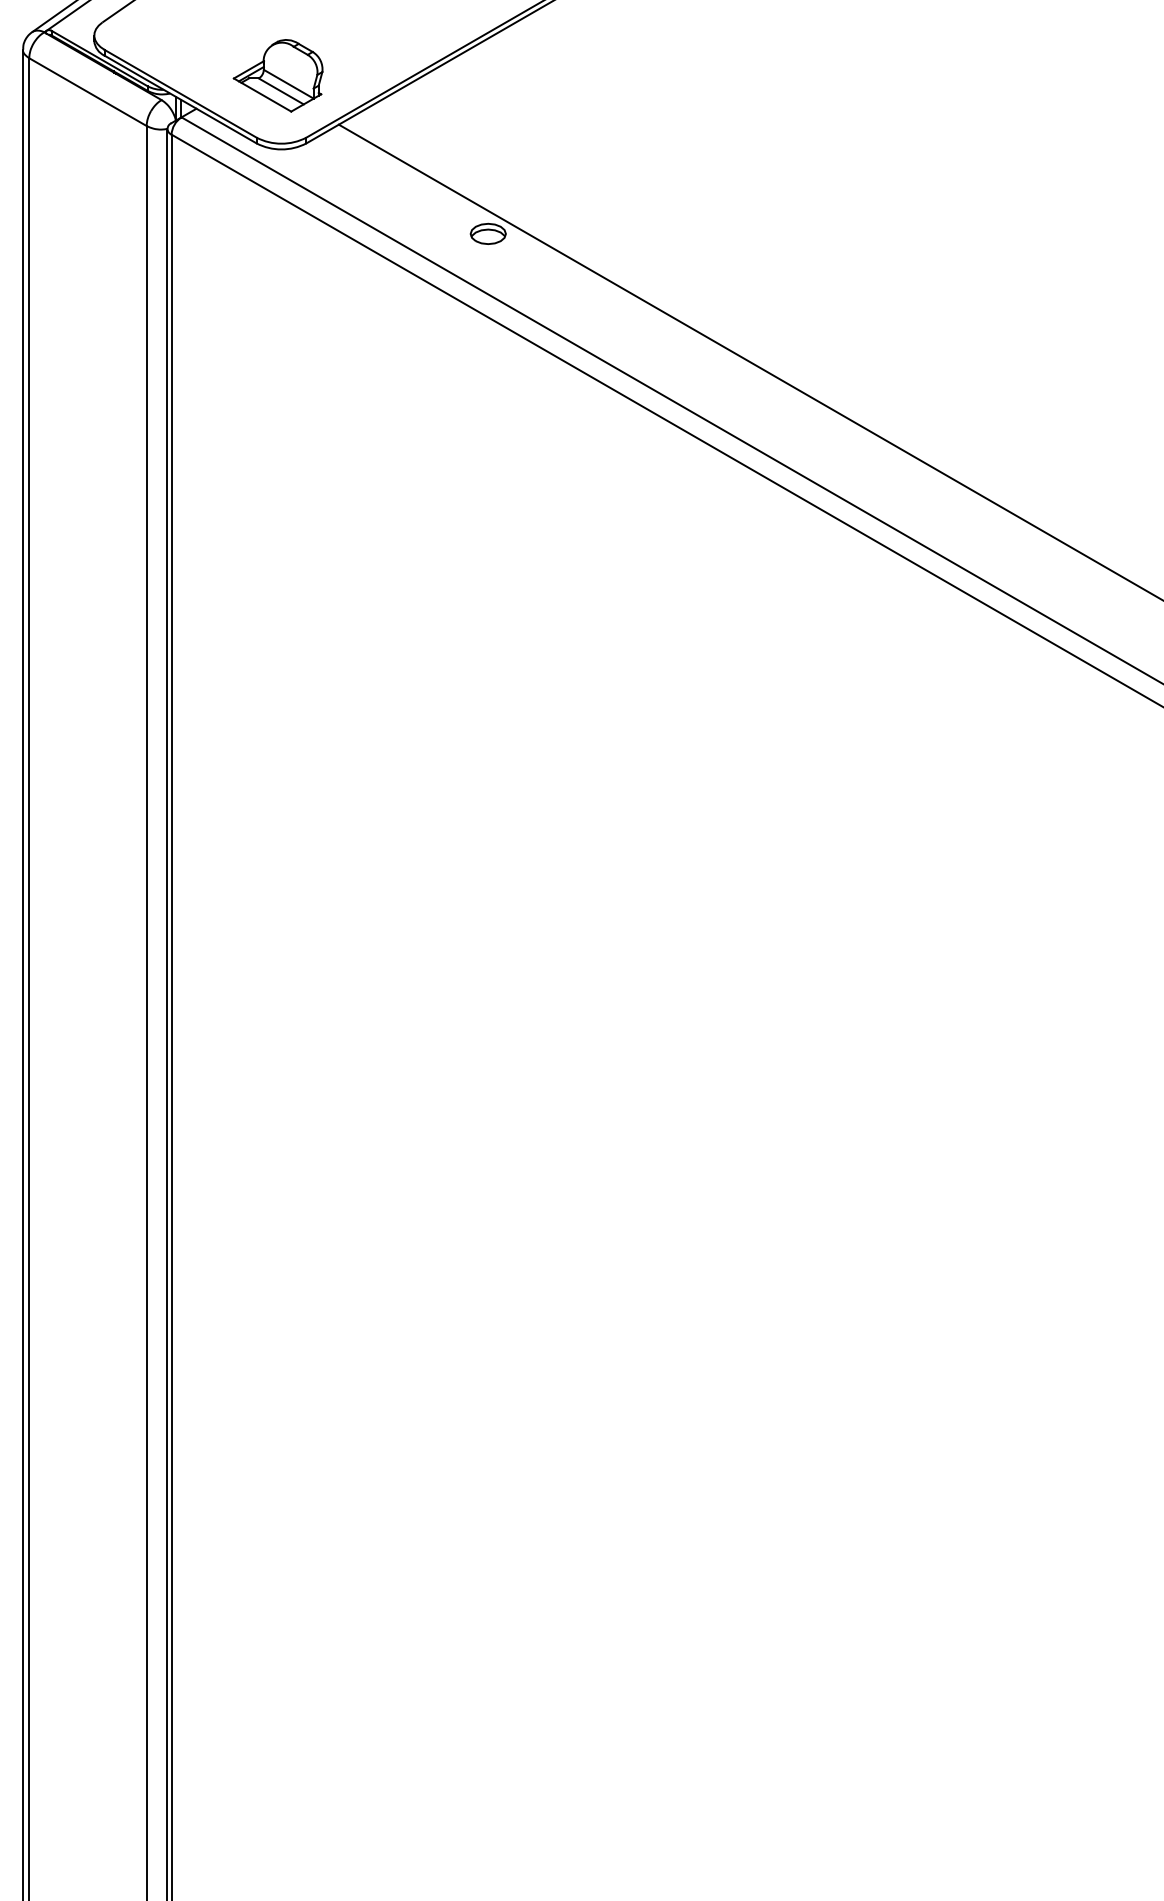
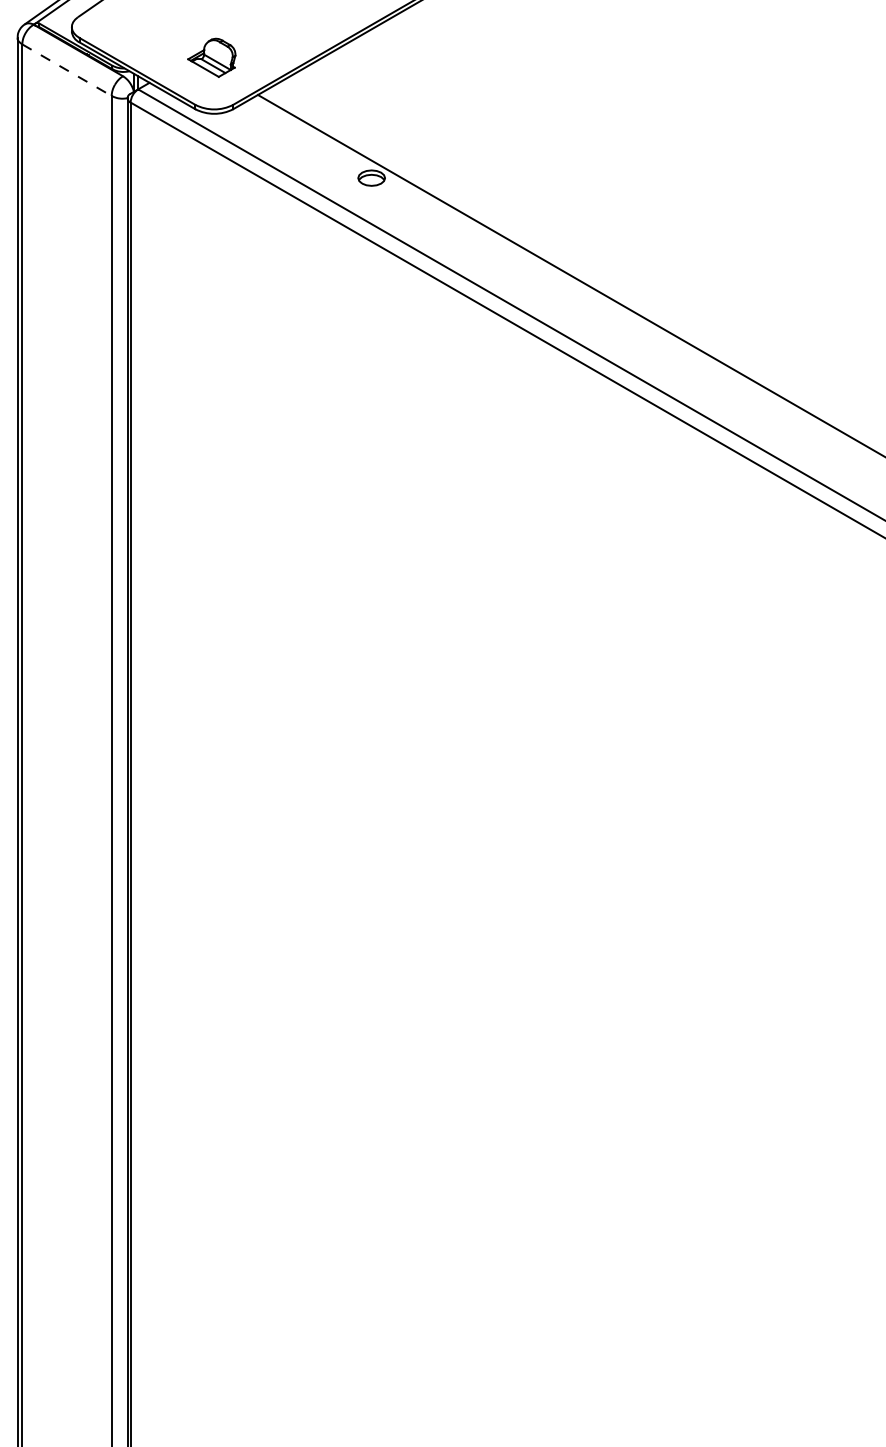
part: (277, 75) -> (211, 57), size x0.7
line: (87, 92) -> (66, 70), solid -> dashed

